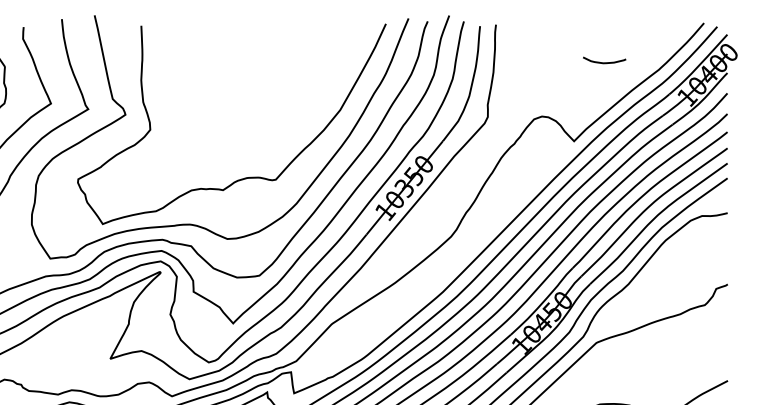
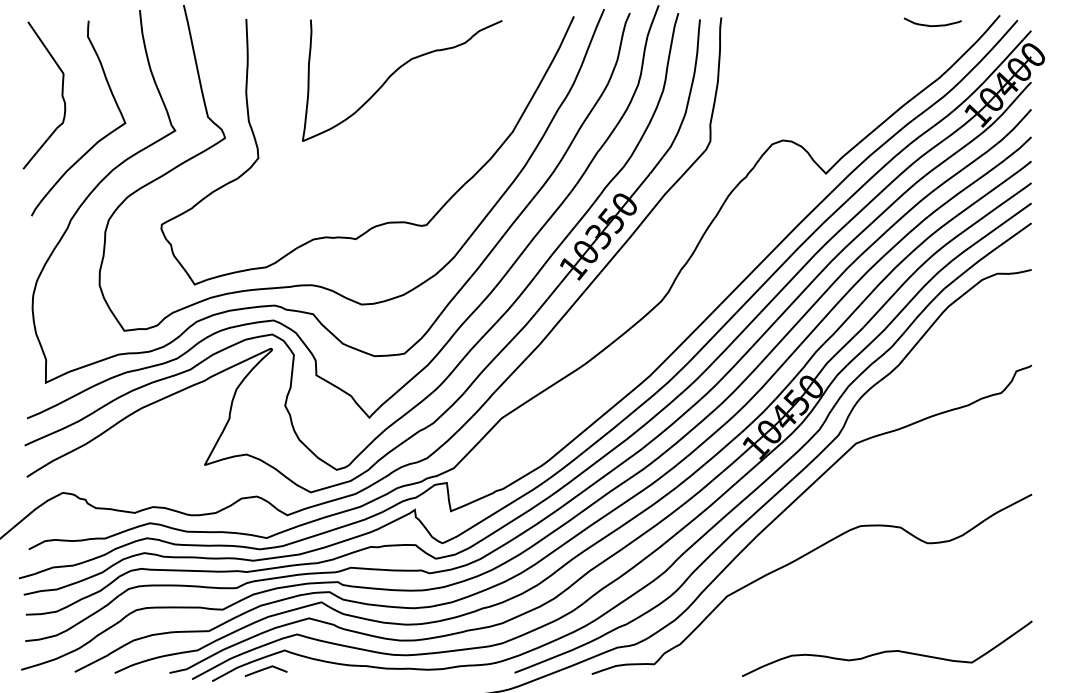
curve: (604, 62) -> (932, 25), moved
curve: (252, 65) -> (395, 72), added

